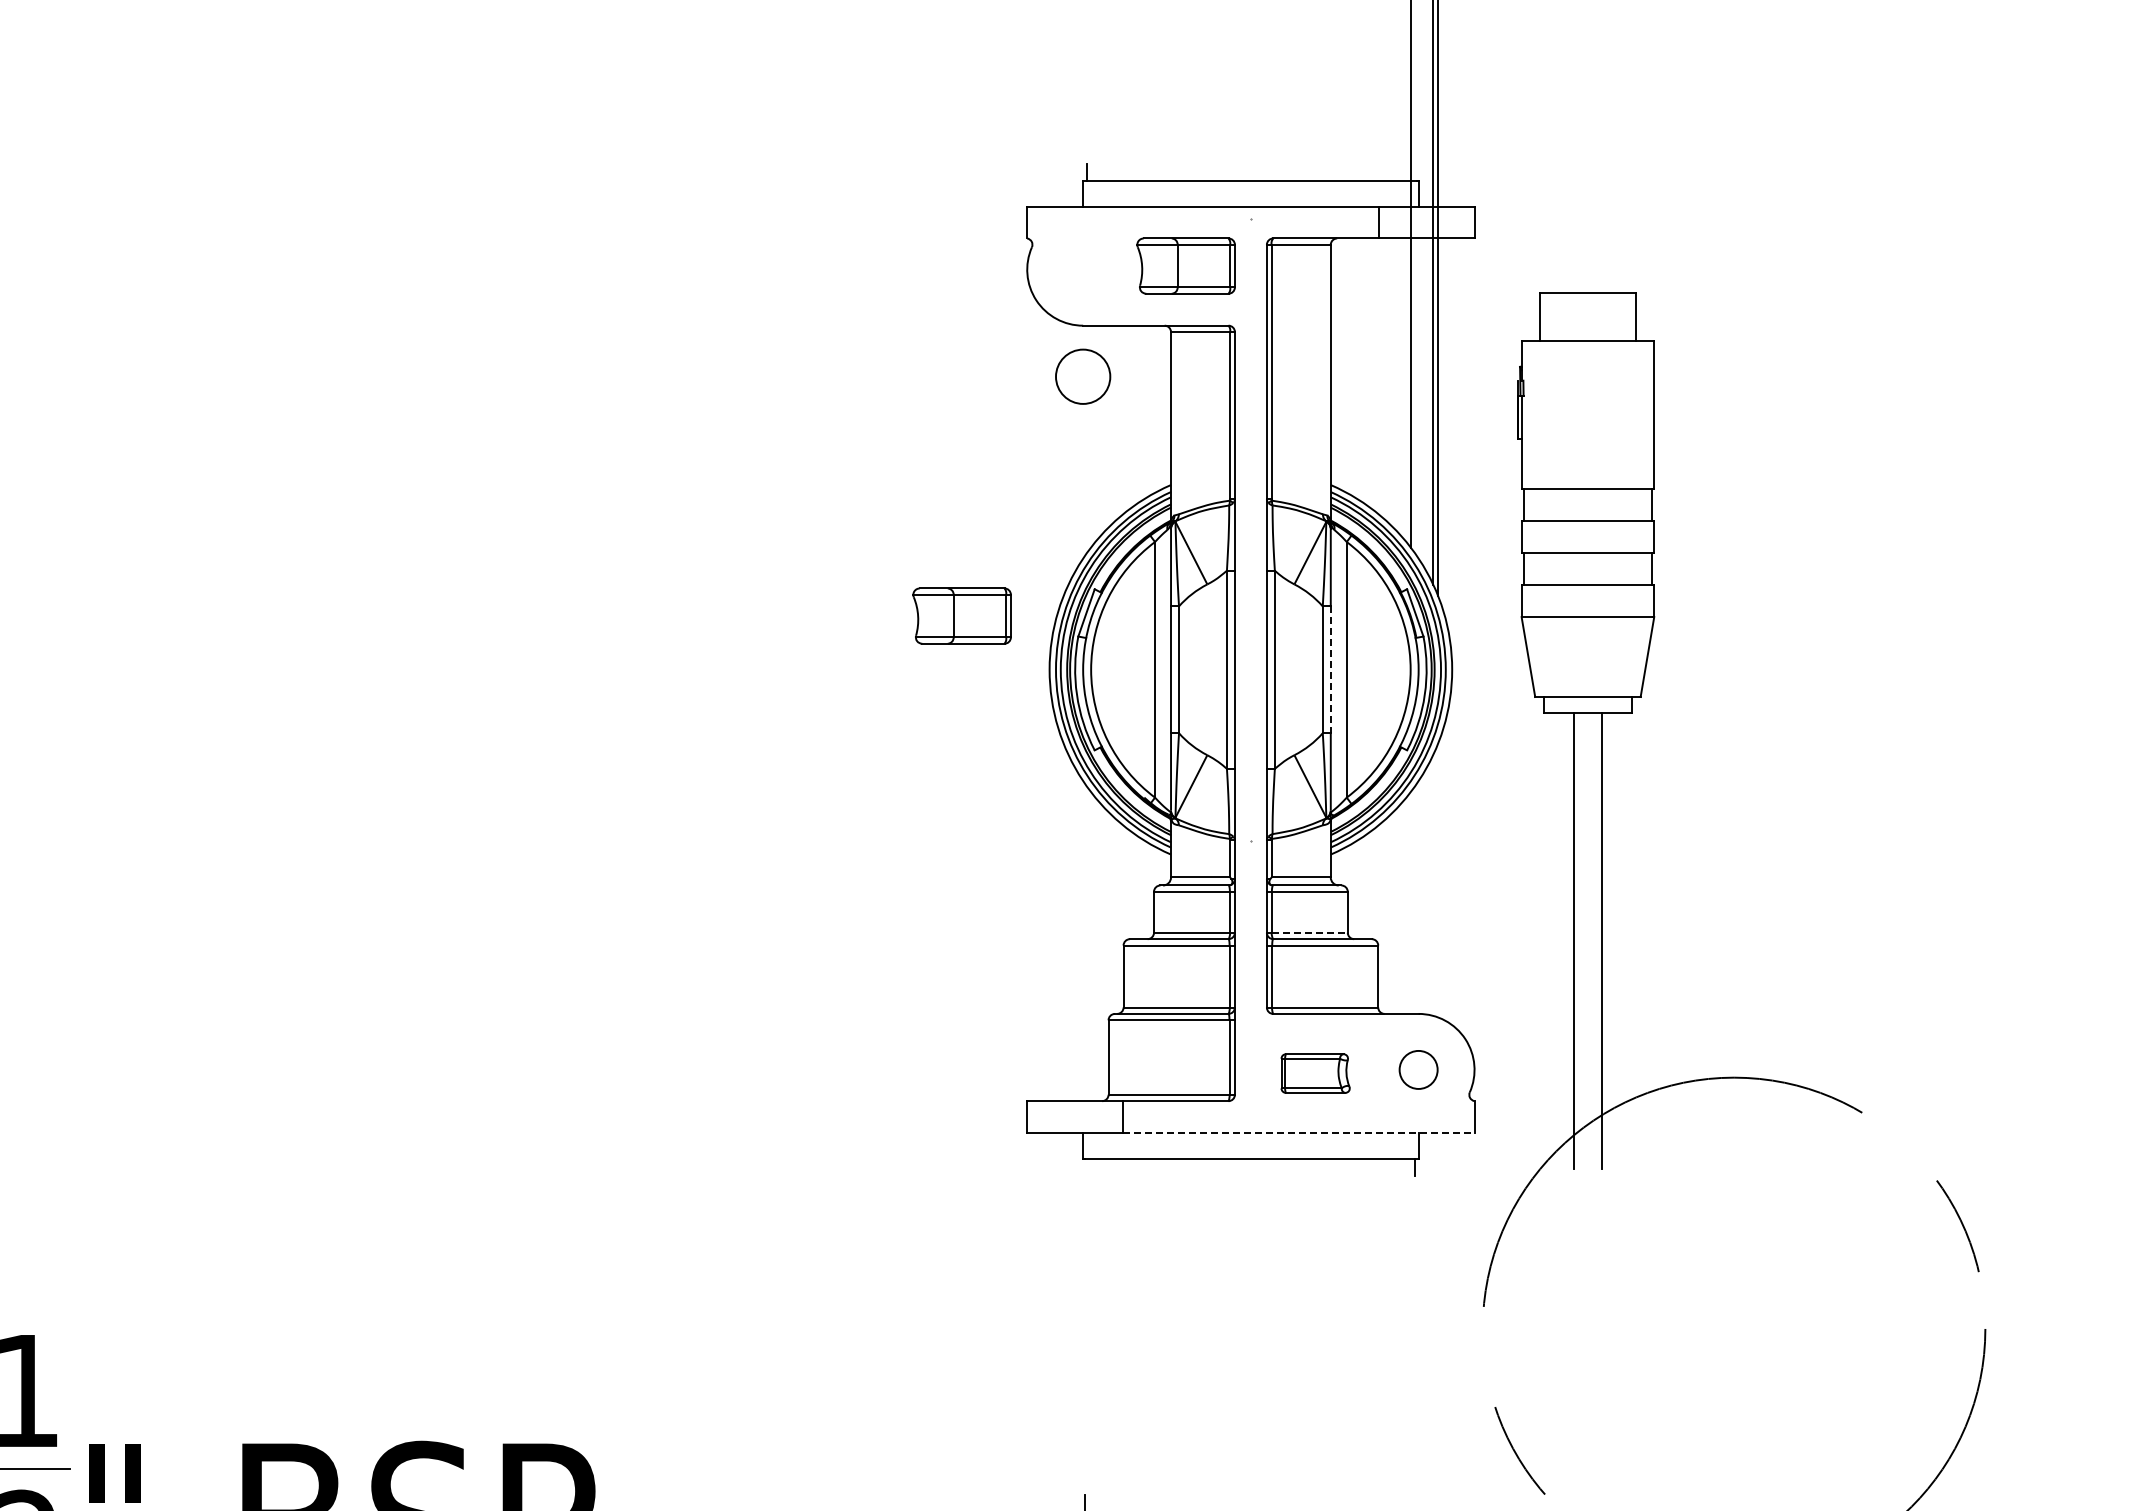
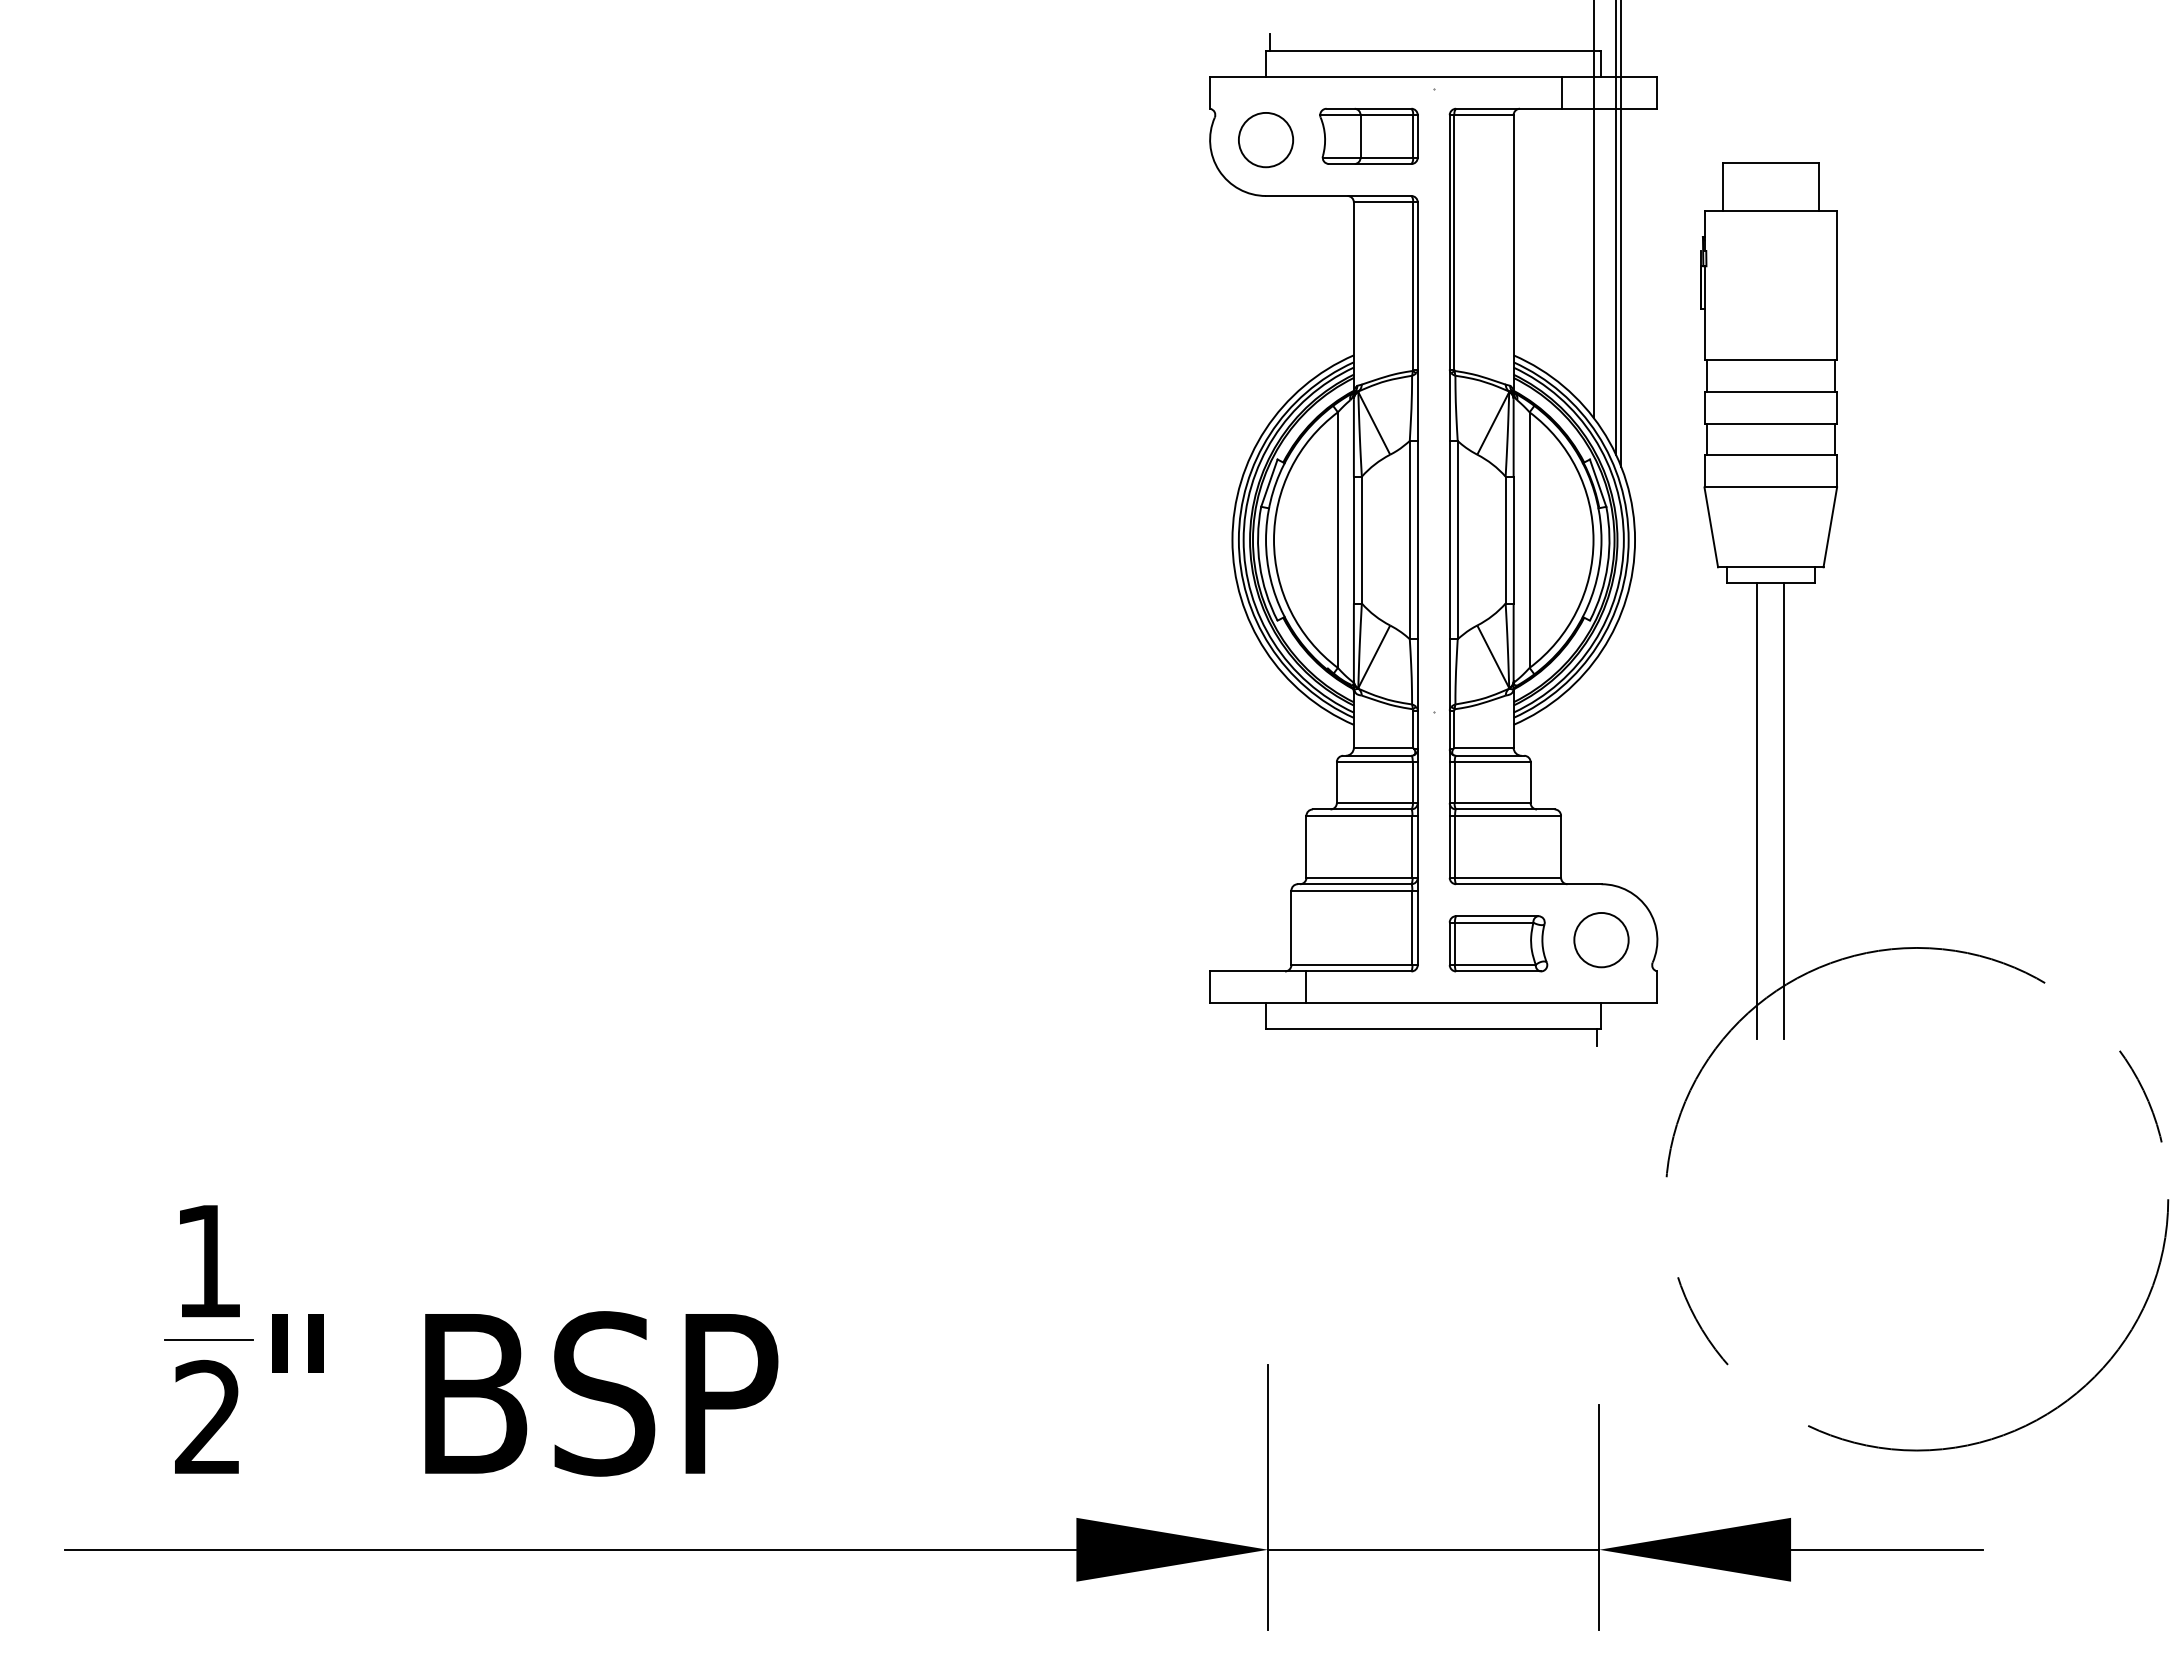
circle: (1083, 377) -> (1266, 140), moved
part: (961, 615) -> (1144, 485), removed
line: (1330, 670) -> (1513, 540), dashed -> solid
line: (1309, 933) -> (1492, 803), dashed -> solid
circle: (1418, 1070) -> (1601, 940), size x1.43
part: (1315, 1073) -> (1498, 943), size x1.43
line: (1298, 1133) -> (1481, 1003), dashed -> solid

